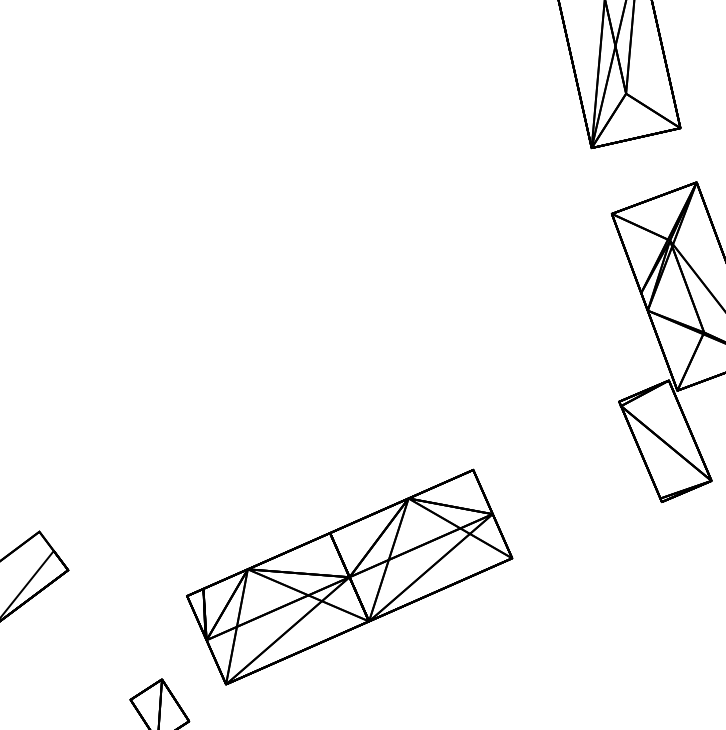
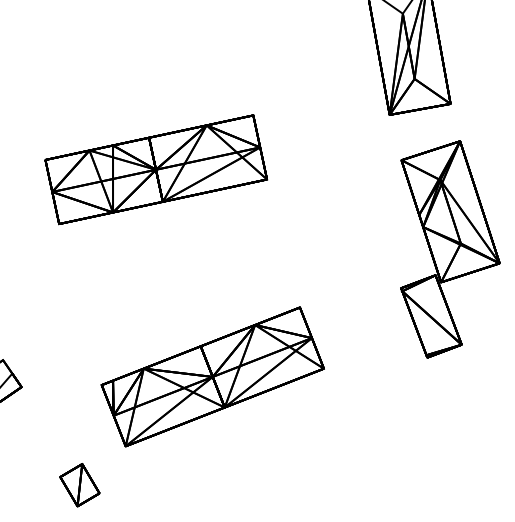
part: (252, 242) -> (156, 169), added
part: (349, 576) -> (212, 376), moved

